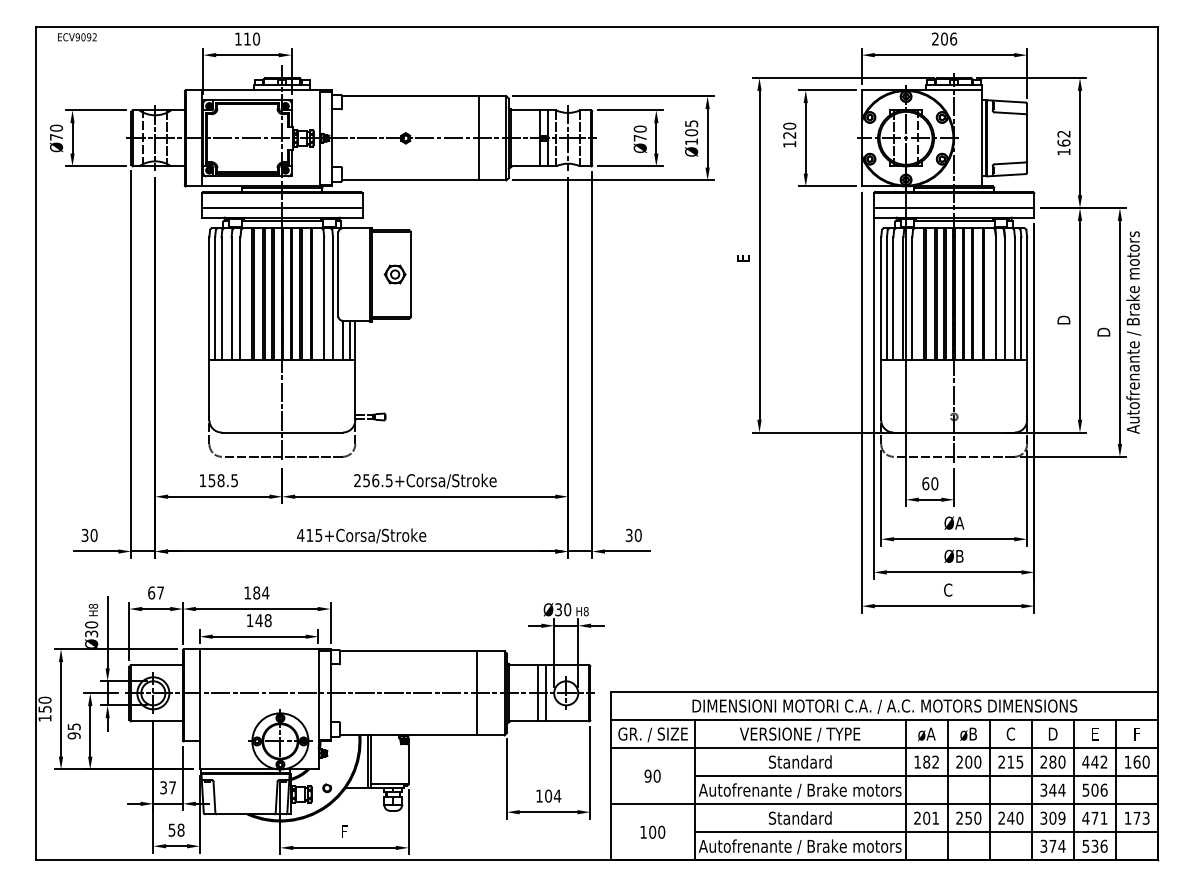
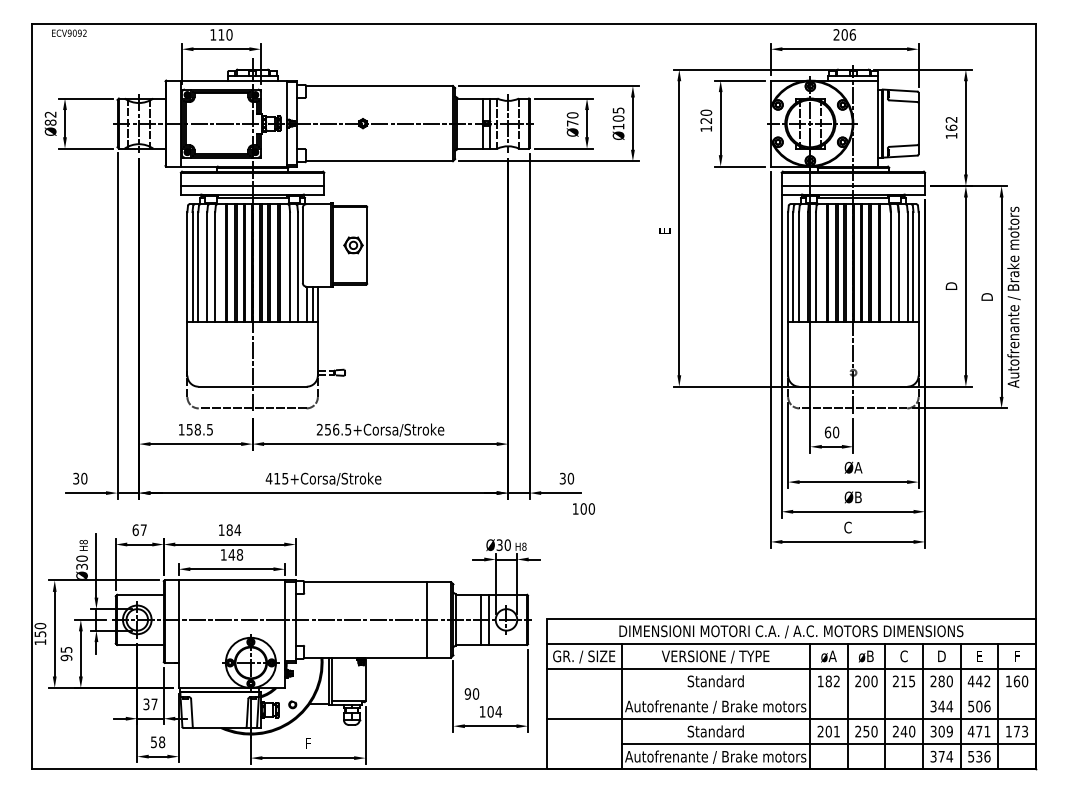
text: (56, 132) -> (50, 118), Ø70 -> Ø82
line: (479, 138) -> (428, 123), removed
text: (652, 775) -> (471, 693), moved
line: (926, 776) -> (828, 694), removed
text: (652, 831) -> (583, 508), moved

